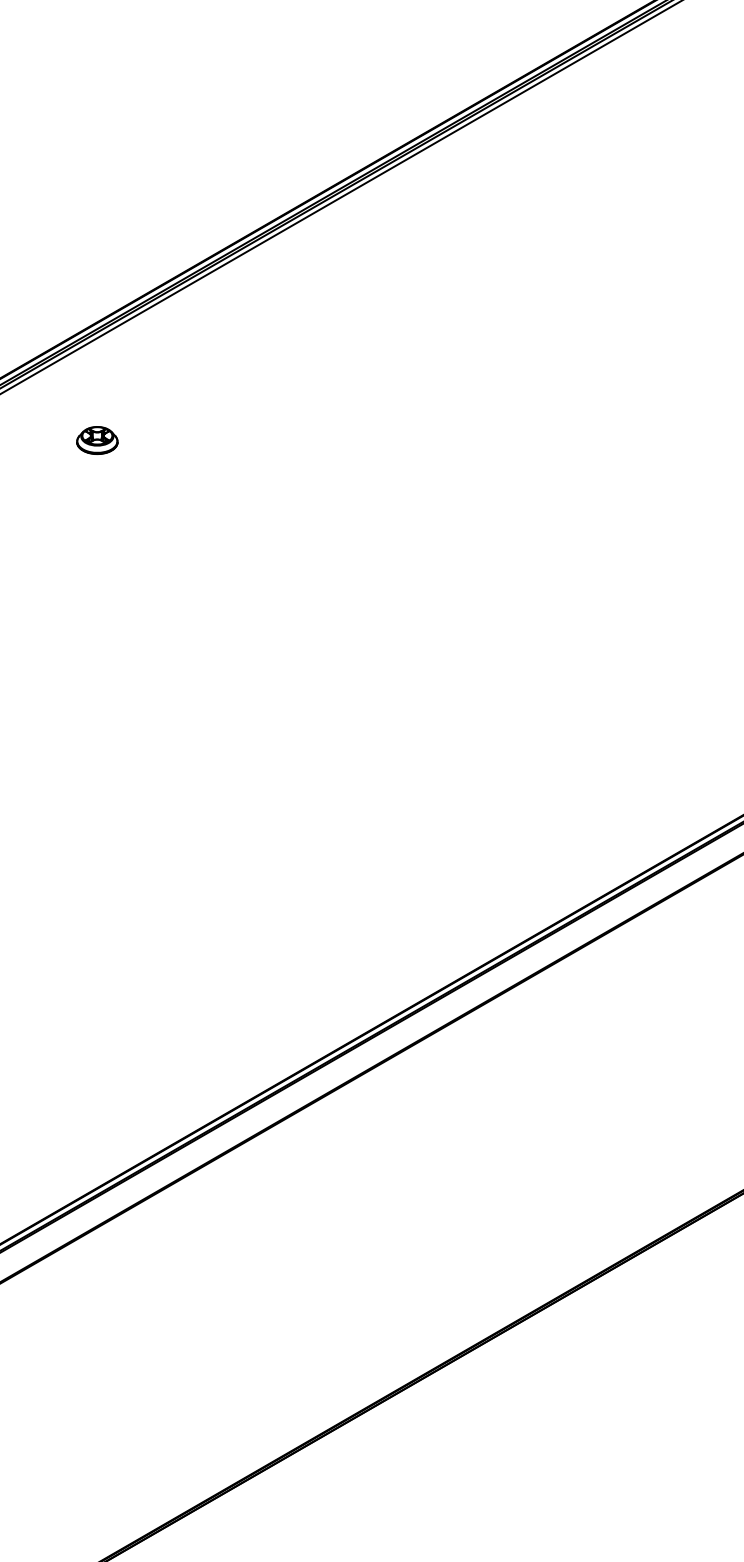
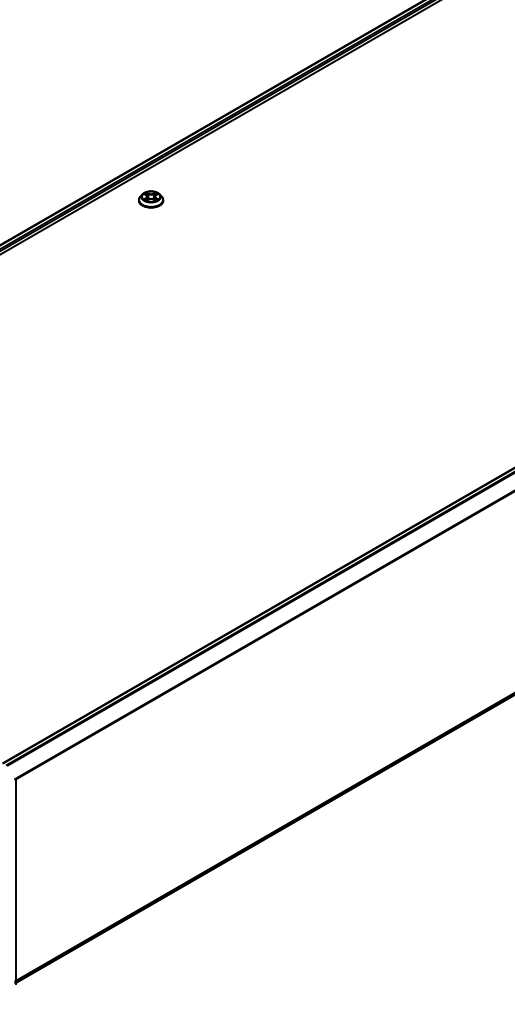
part: (98, 440) -> (151, 199), moved

